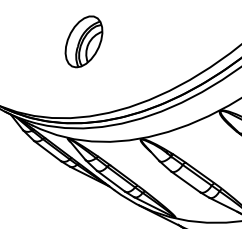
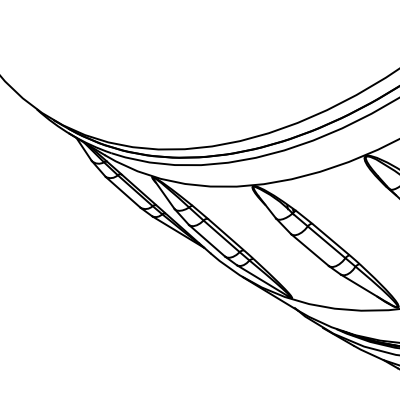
part: (83, 41) -> (184, 45), removed

